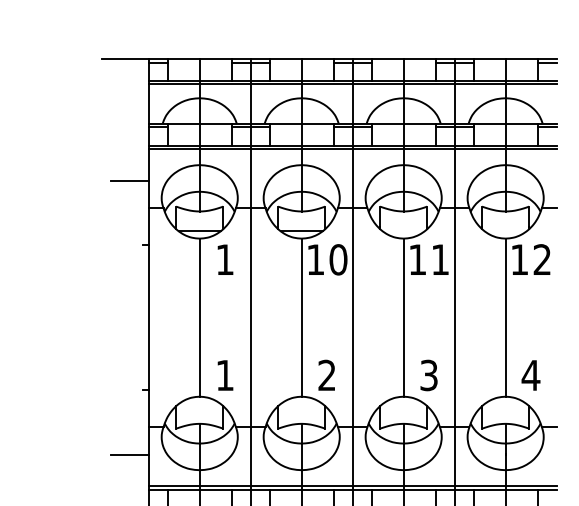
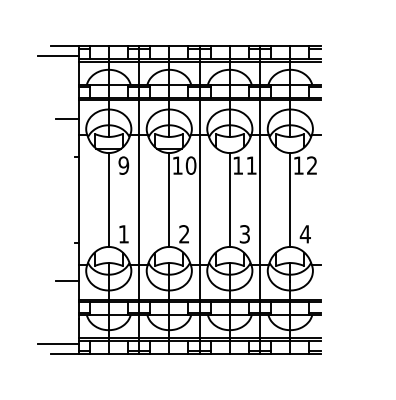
line: (113, 75) -> (57, 56), added
text: (224, 259) -> (123, 165), 1 -> 9

